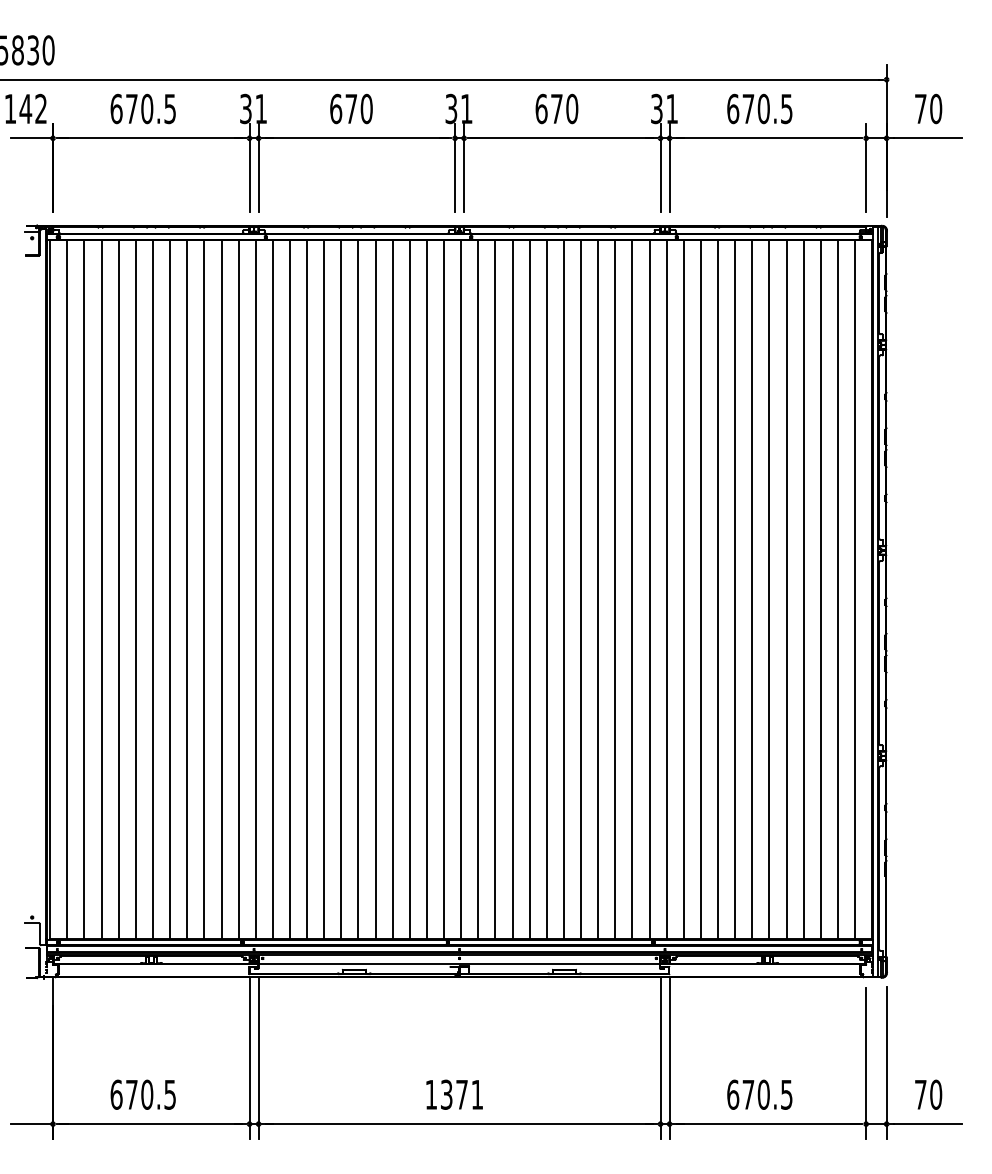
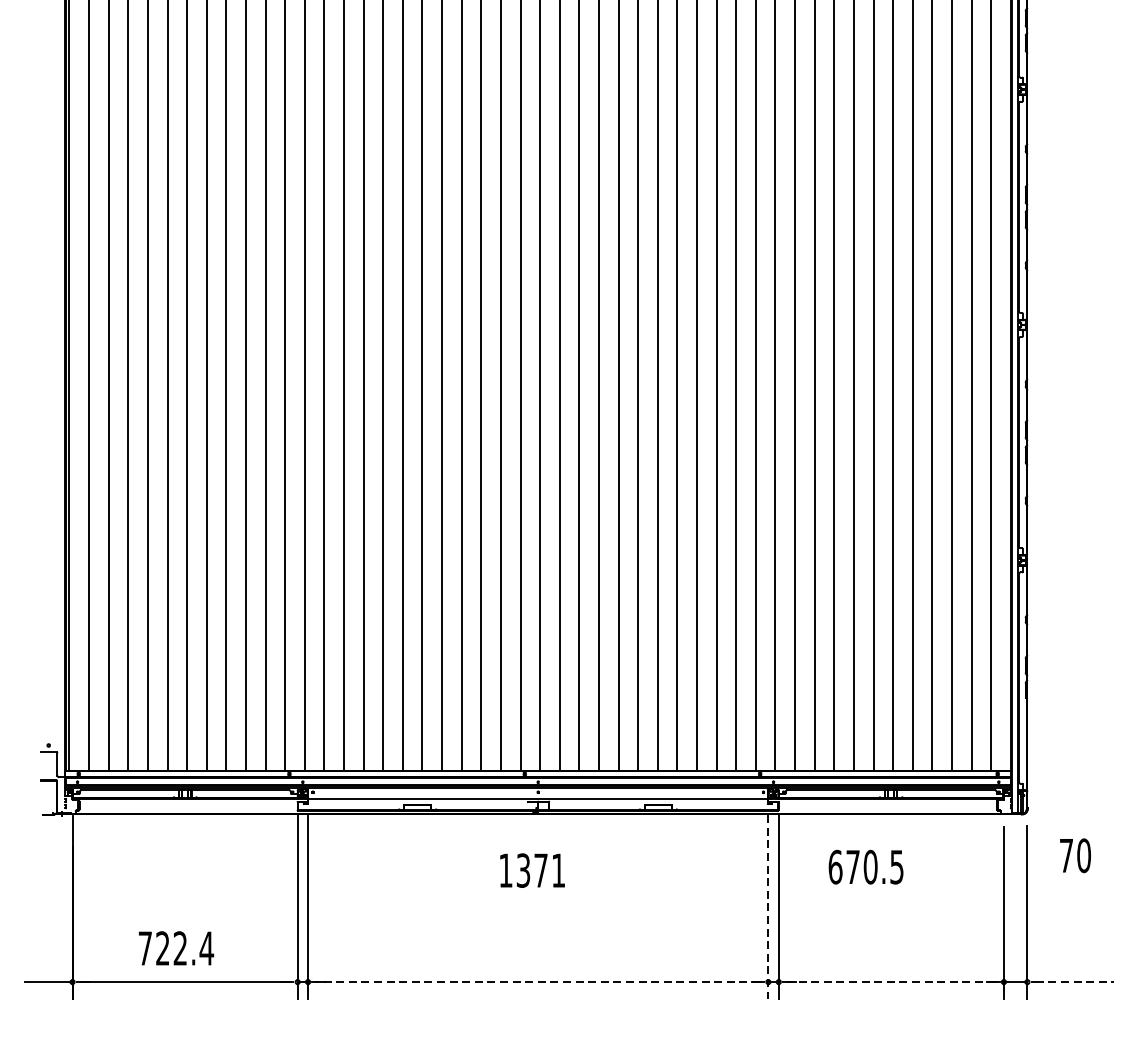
line: (660, 1059) -> (768, 908), solid -> dashed
text: (143, 1094) -> (176, 948), 670.5 -> 722.4
text: (454, 1094) -> (532, 870), moved
text: (759, 1094) -> (865, 866), moved
text: (928, 1094) -> (1075, 855), moved
line: (459, 1124) -> (538, 982), solid -> dashed
line: (767, 1124) -> (890, 982), solid -> dashed
line: (928, 1124) -> (1075, 982), solid -> dashed

